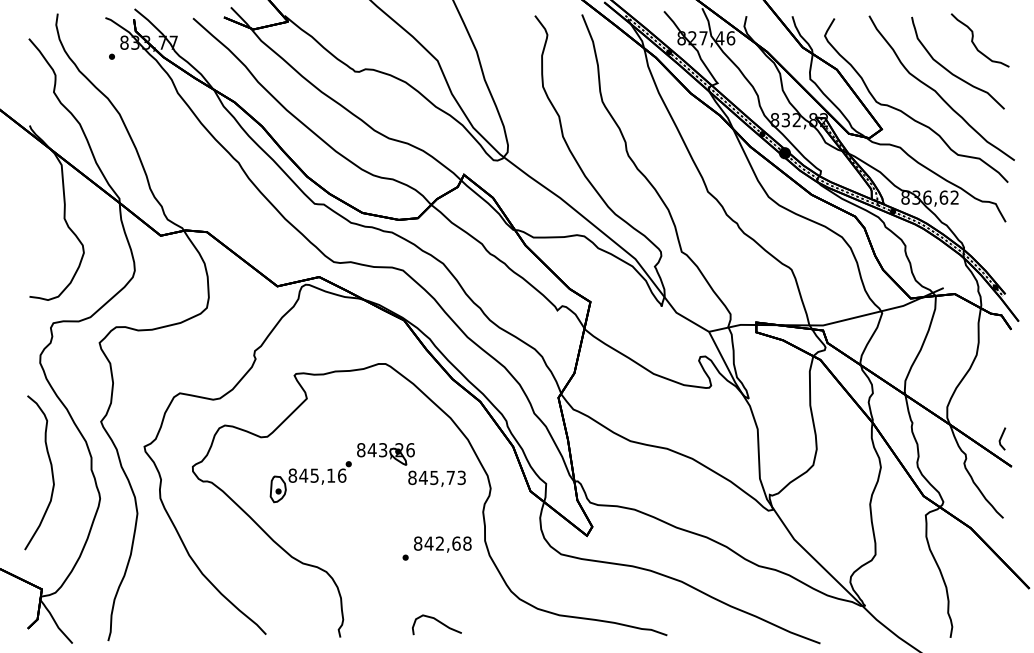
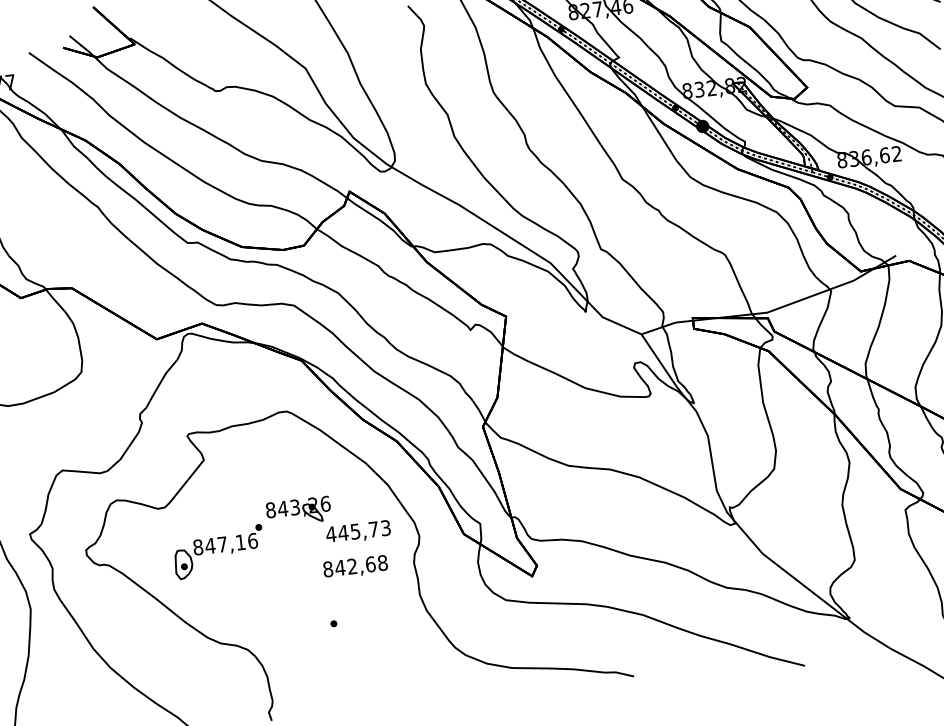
text: (314, 475) -> (222, 544), 845,16 -> 847,16
text: (411, 477) -> (330, 534), 845,73 -> 445,73
text: (442, 544) -> (355, 567), moved
curve: (438, 622) -> (378, 691), removed

